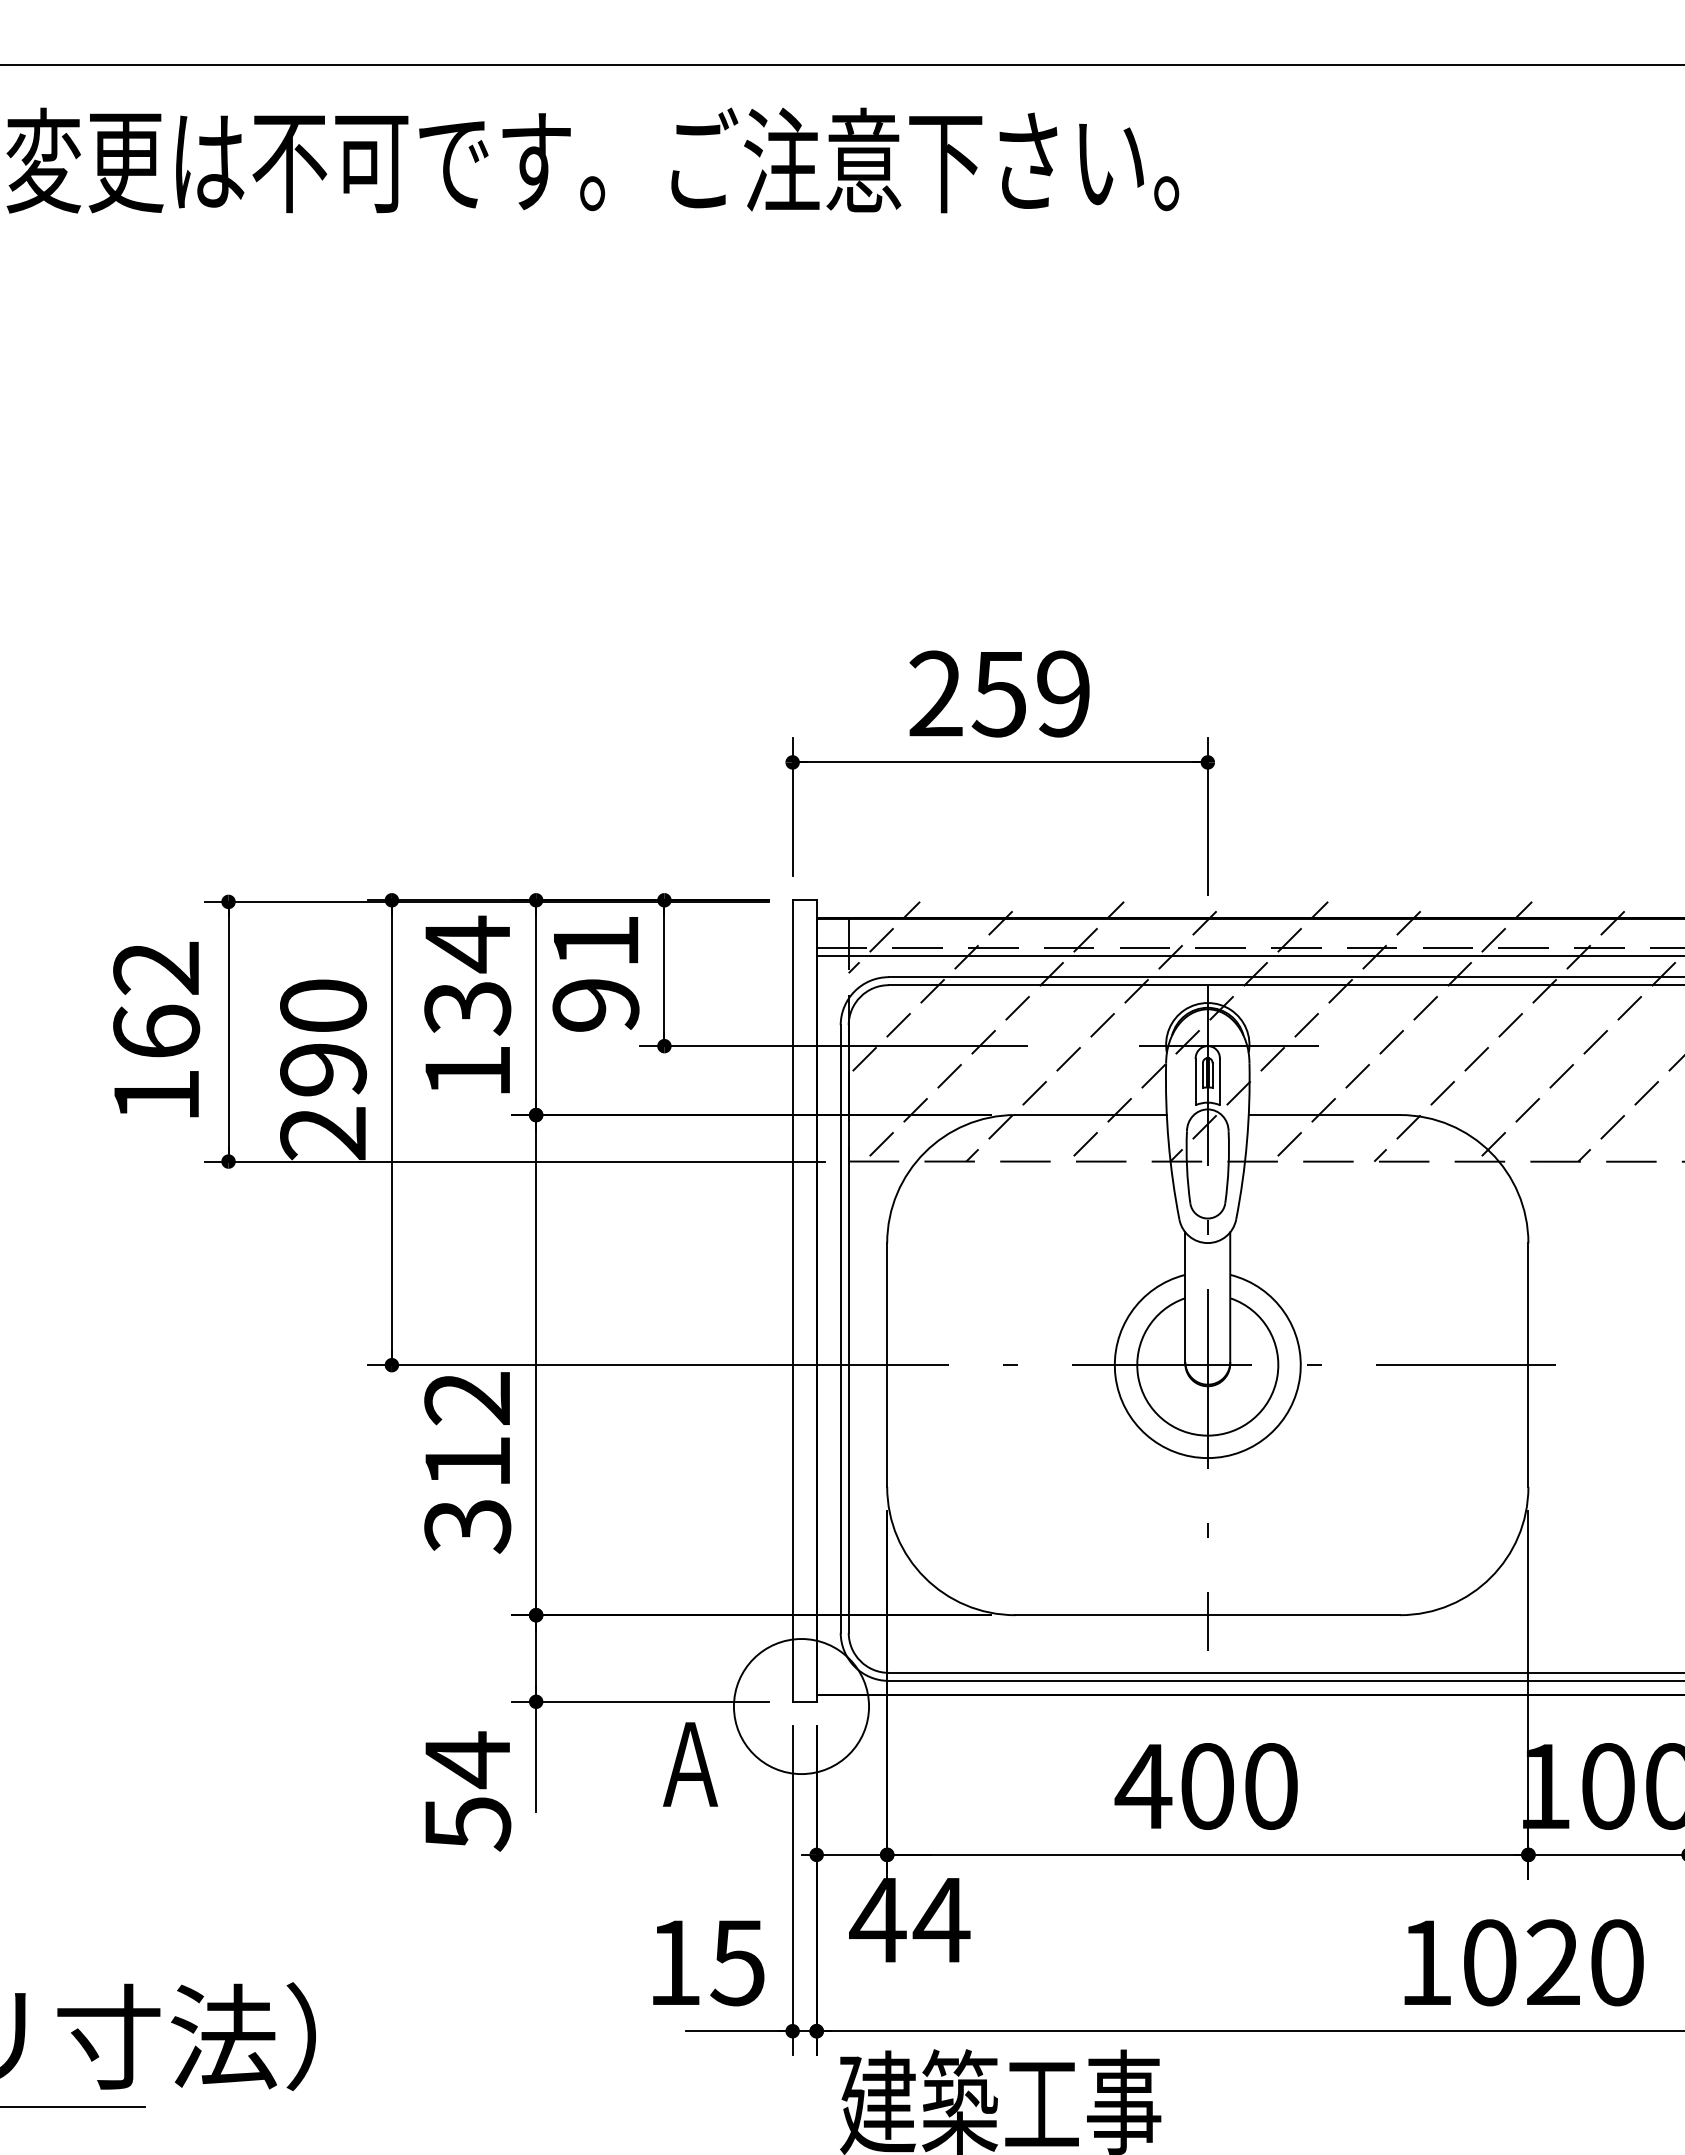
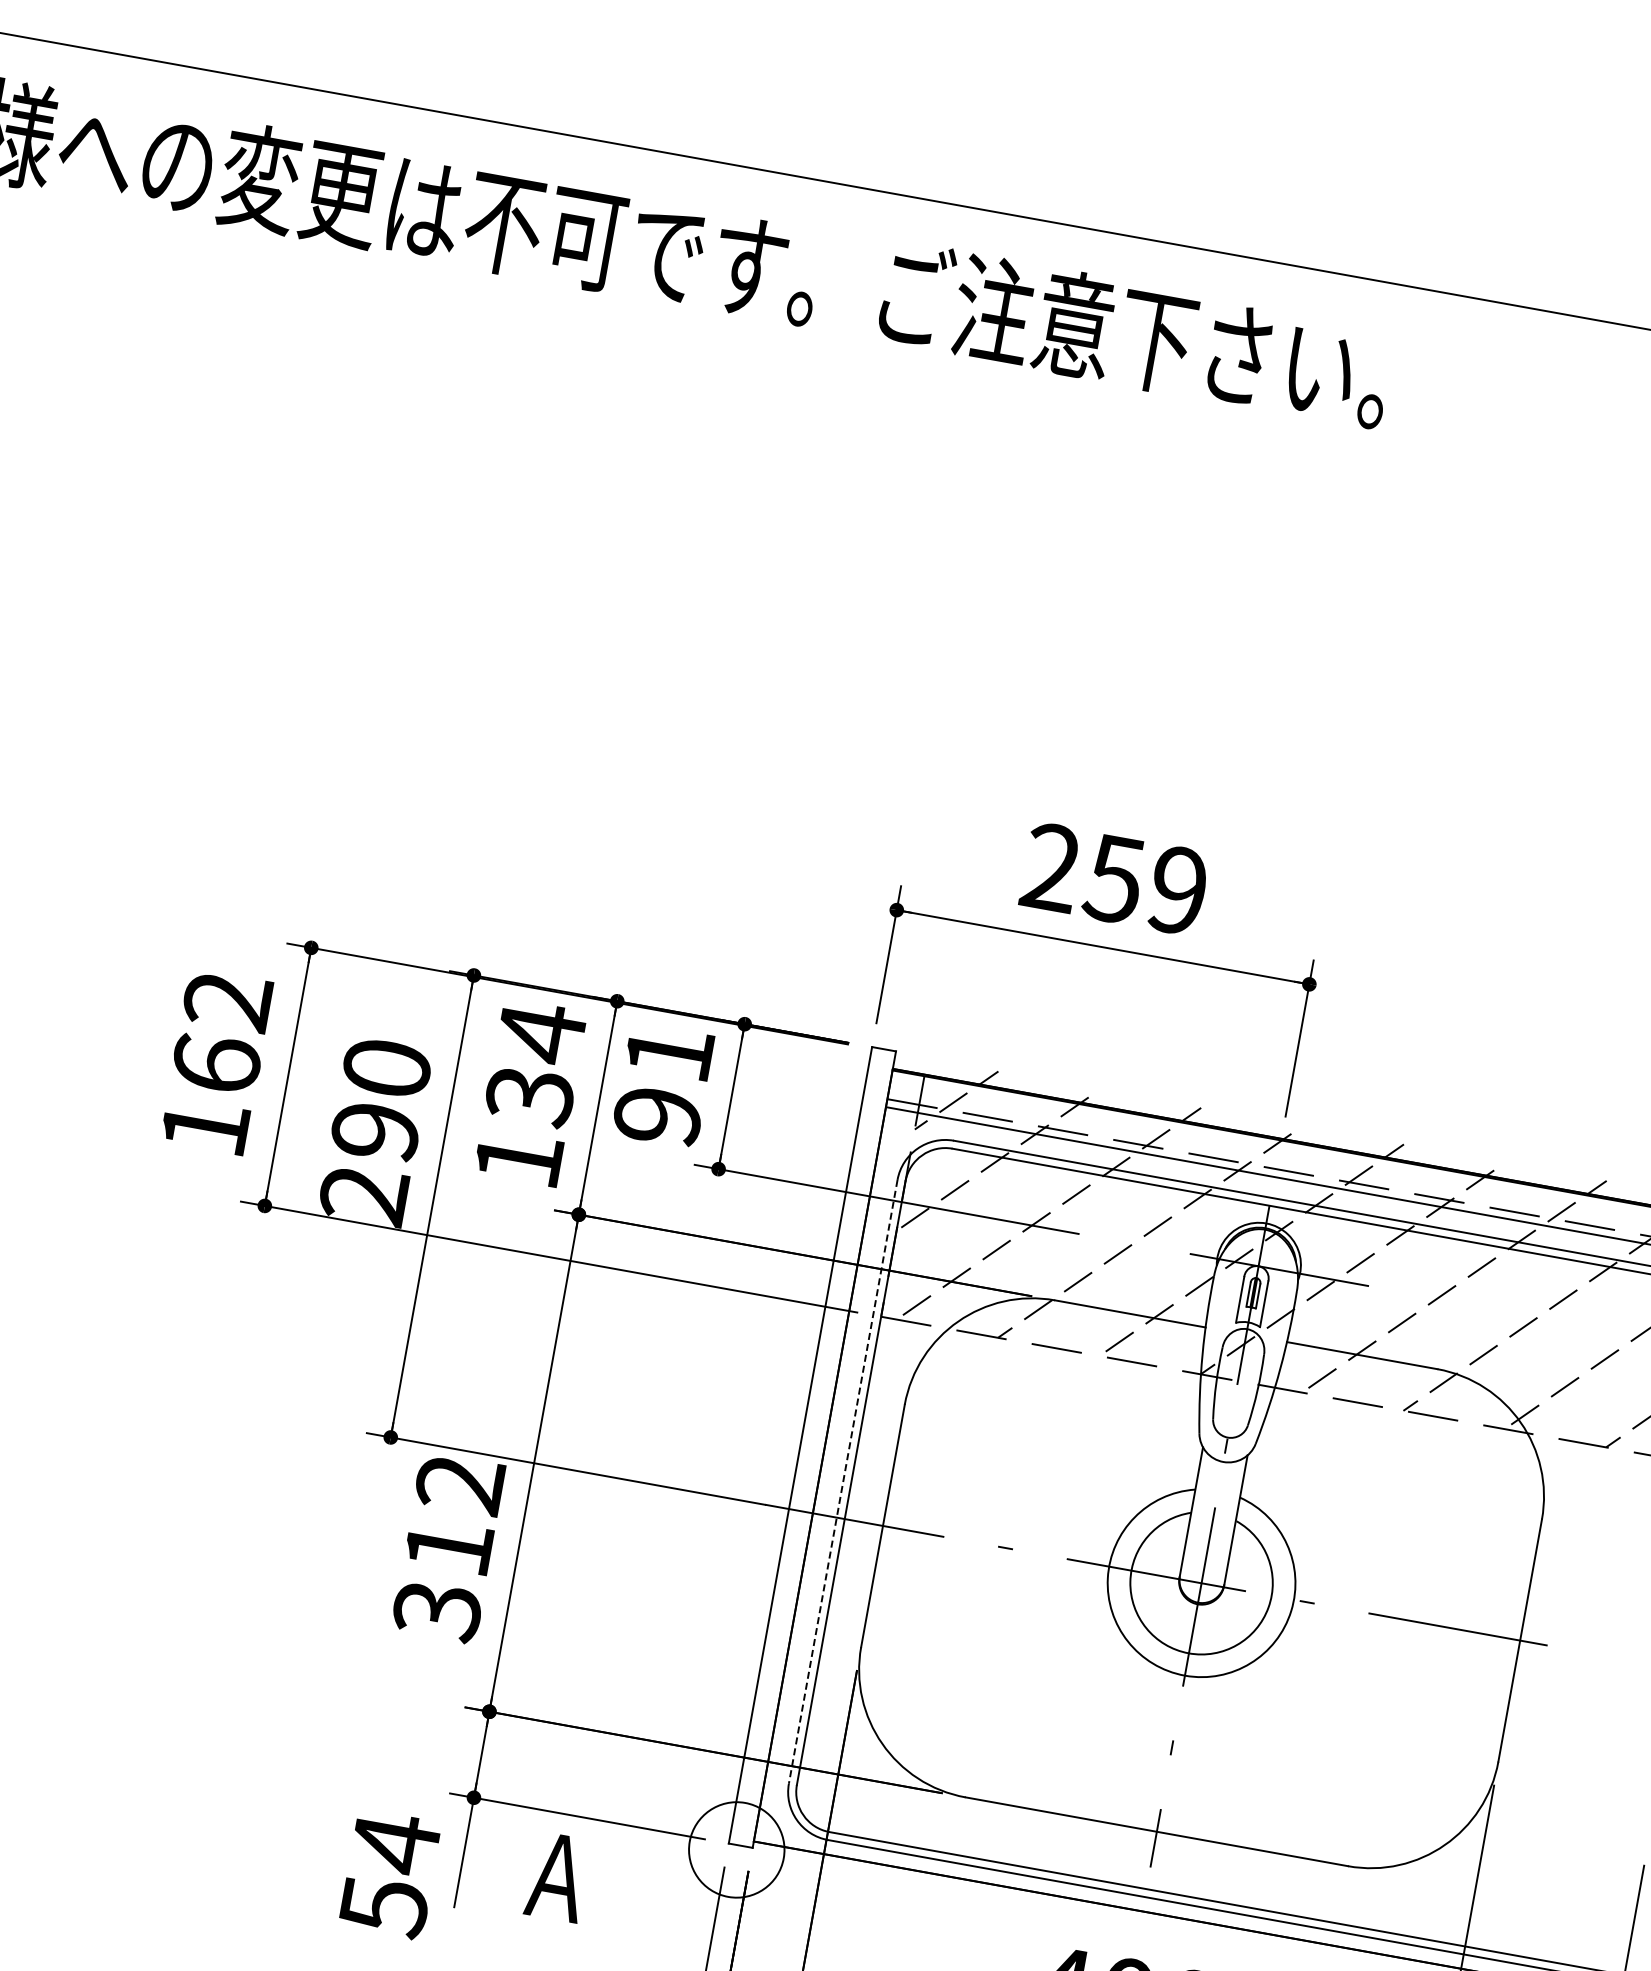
line: (840, 1329) -> (842, 1482), solid -> dashed
circle: (801, 1706) -> (736, 1849), size x0.7
text: (690, 1764) -> (557, 1877), moved

